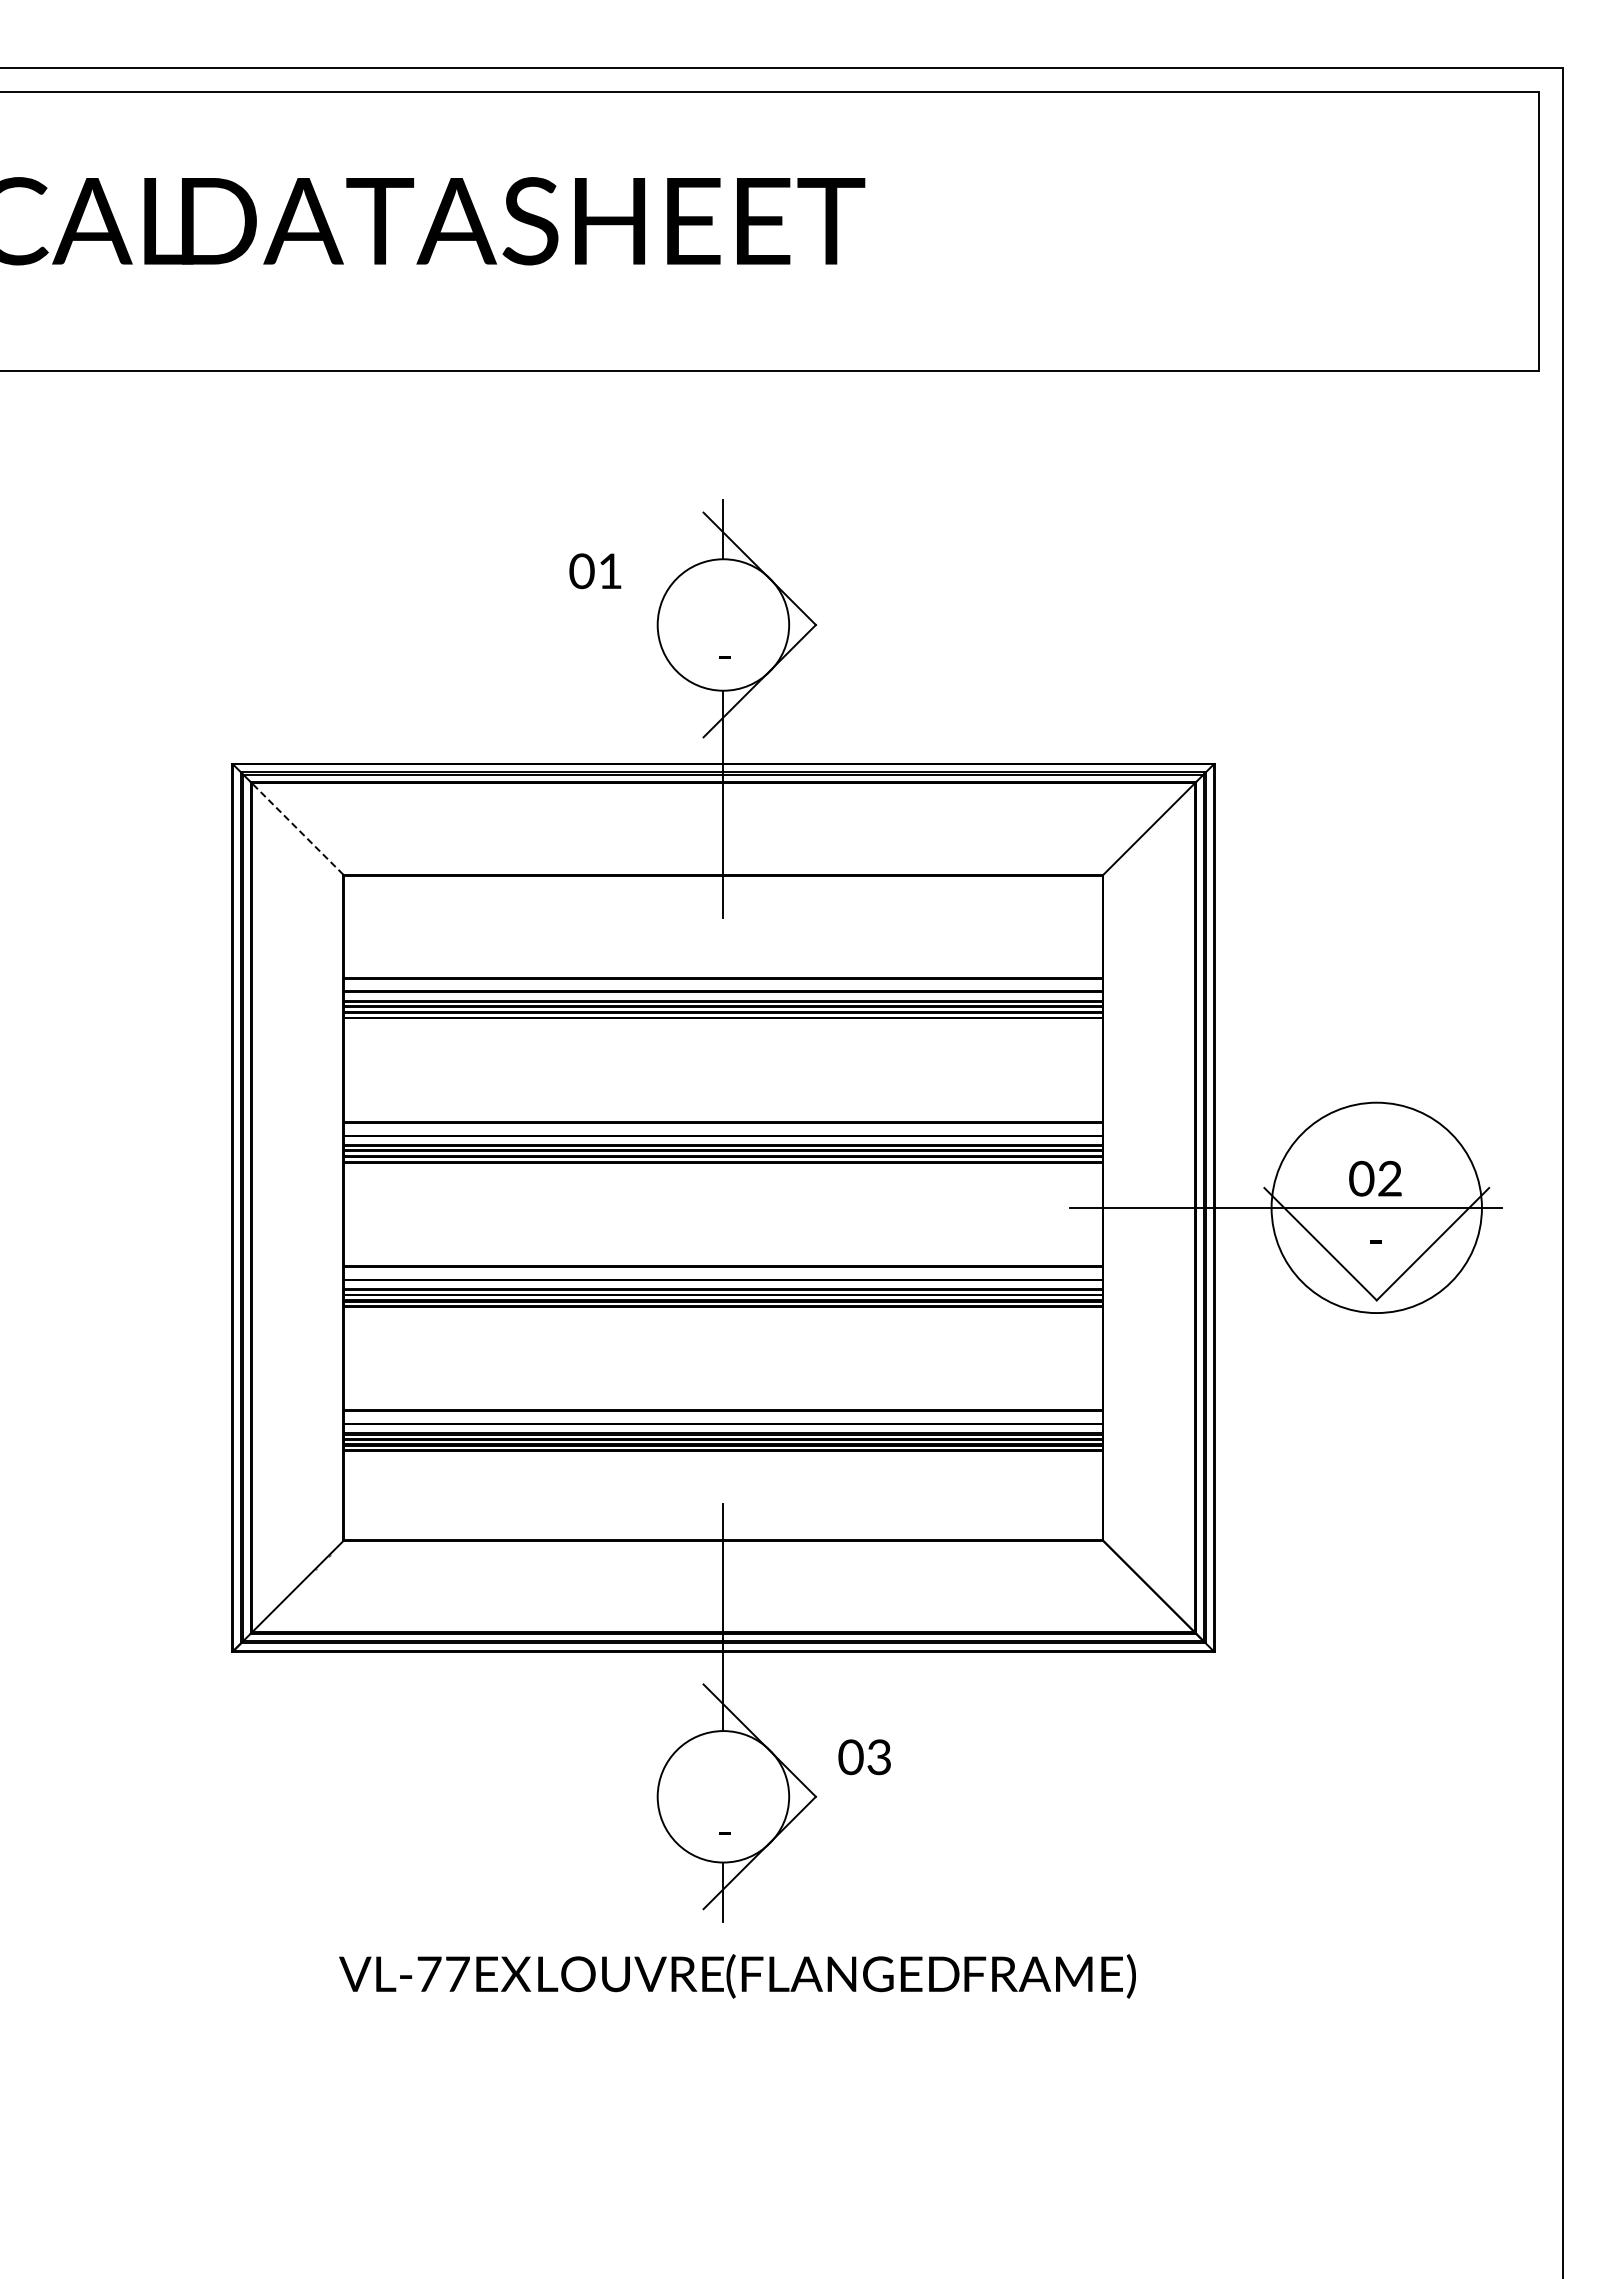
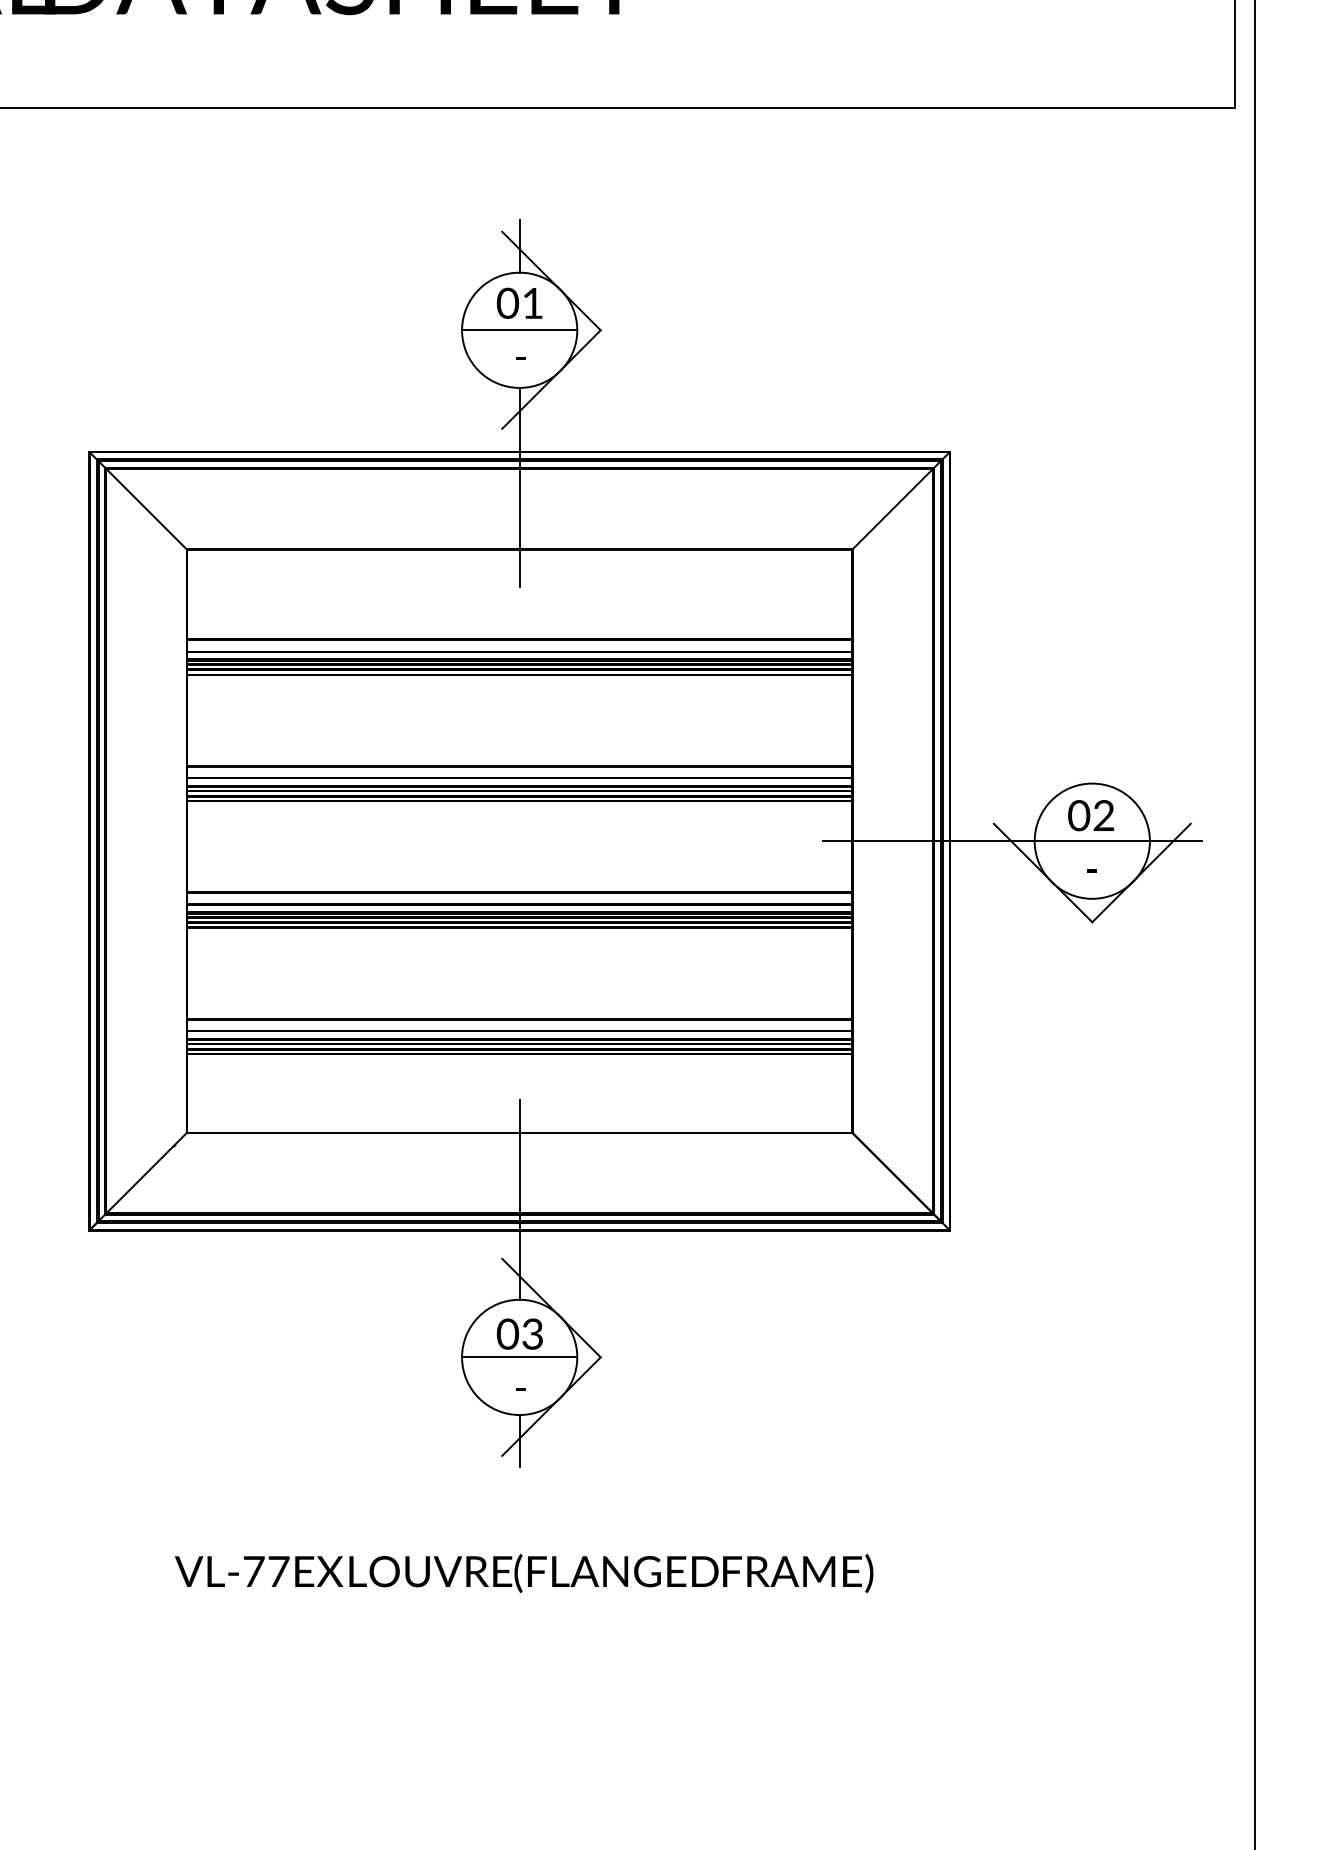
text: (595, 571) -> (519, 303), moved
line: (723, 625) -> (519, 330), added
line: (297, 829) -> (146, 509), dashed -> solid
circle: (1376, 1207) -> (1092, 840), size x0.62
text: (864, 1757) -> (519, 1334), moved
line: (723, 1796) -> (519, 1357), added
text: (737, 1976) -> (524, 1573), moved

